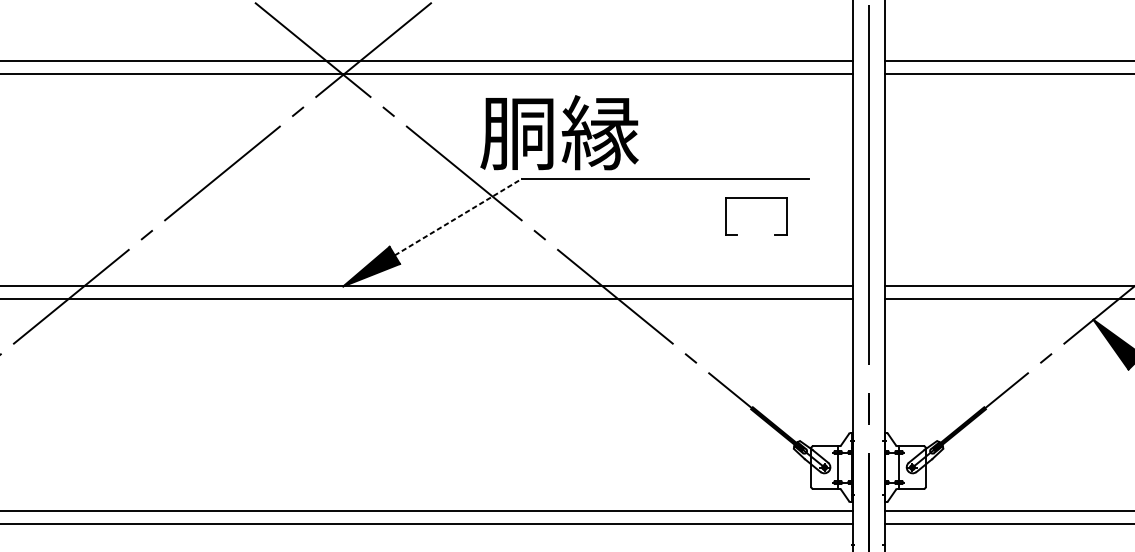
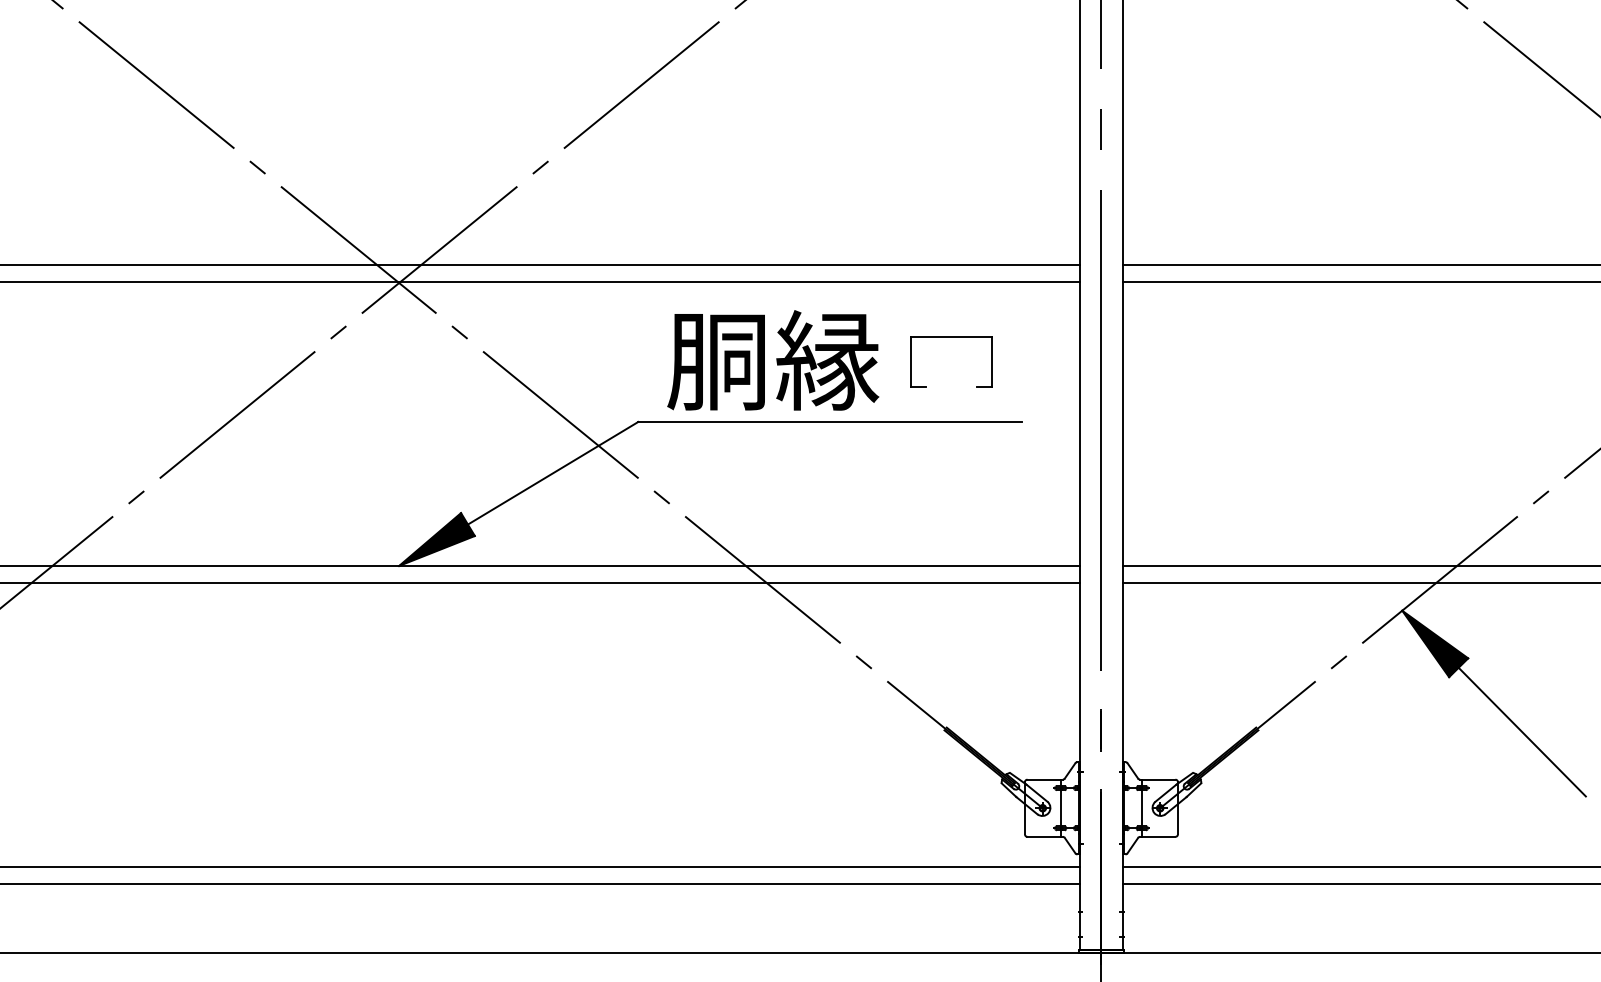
text: (559, 132) -> (773, 360), moved
part: (756, 198) -> (951, 337), moved
line: (458, 217) -> (553, 473), dashed -> solid

